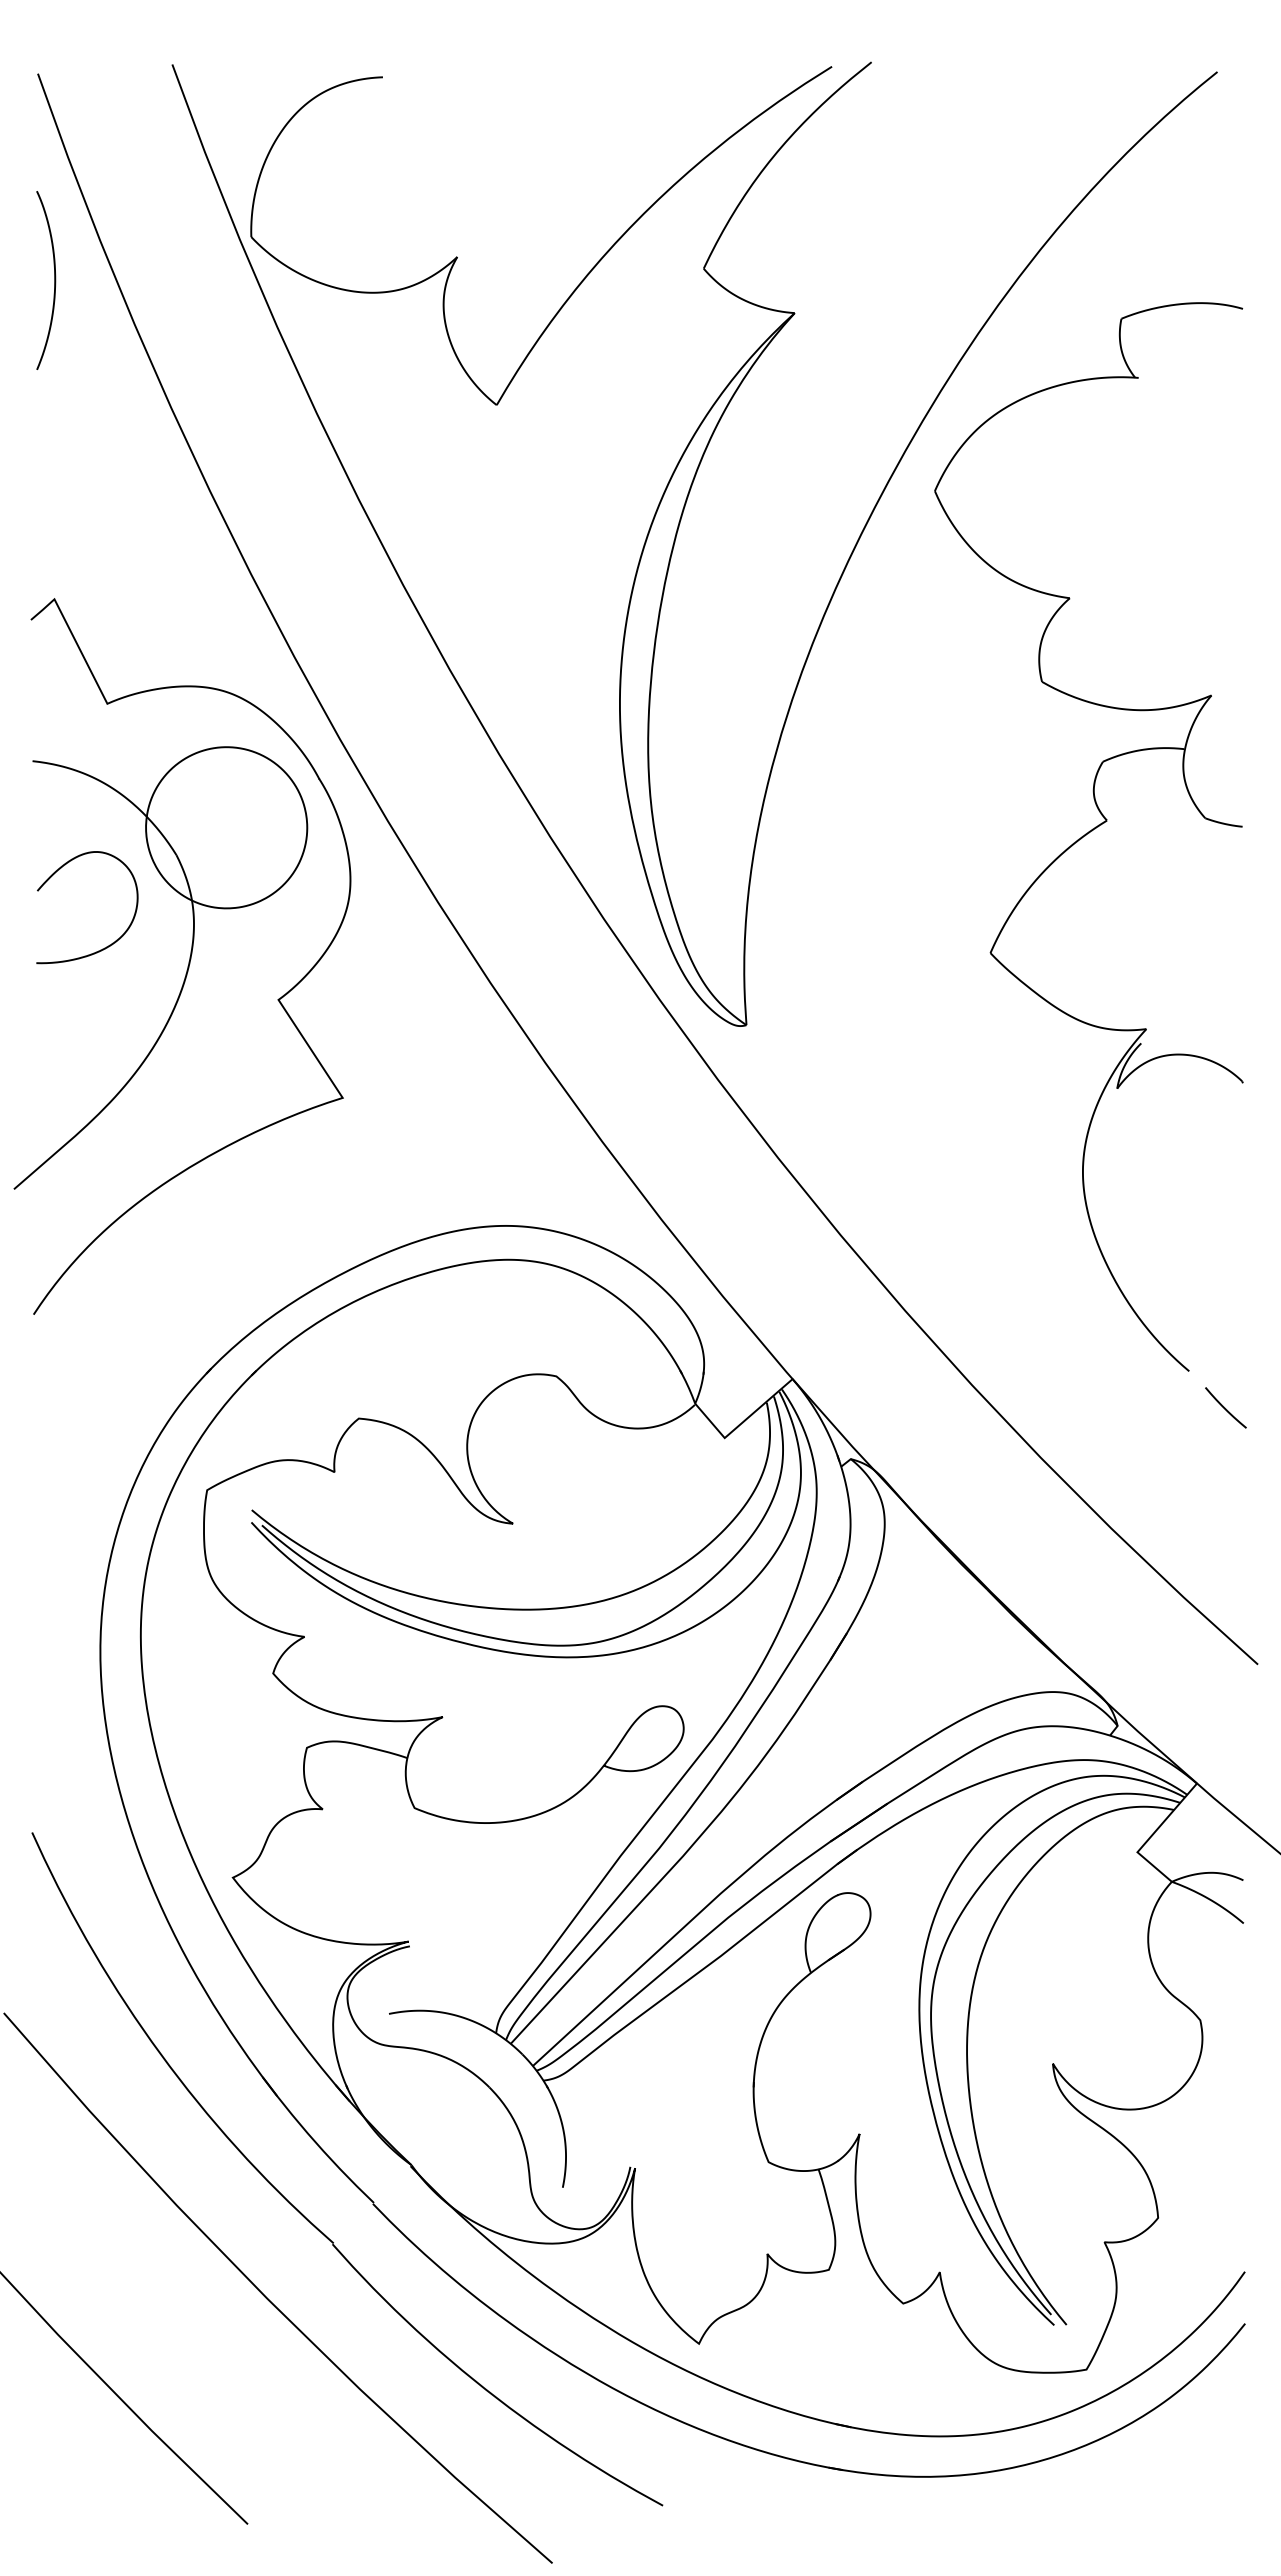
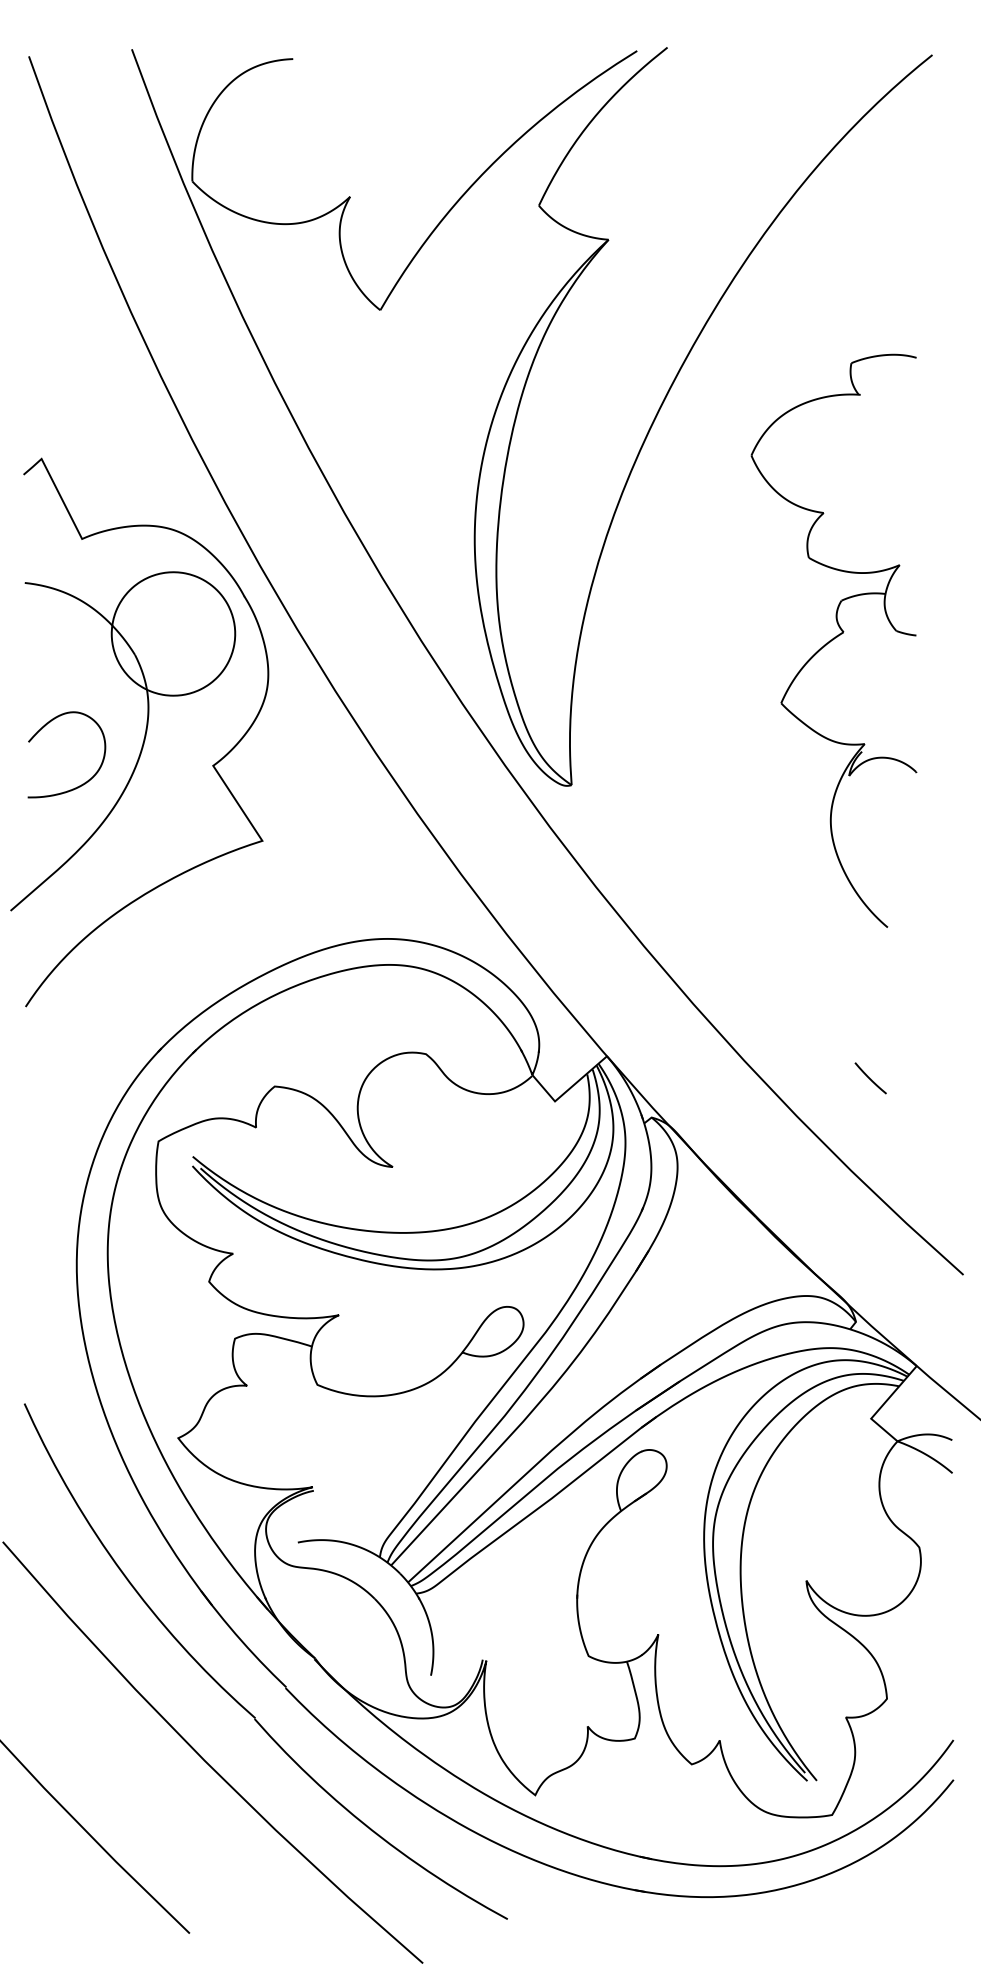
curve: (54, 280) -> (41, 214), removed
part: (1088, 836) -> (833, 640), size x0.7
curve: (112, 942) -> (86, 781), moved
line: (1225, 1407) -> (870, 1078), moved

